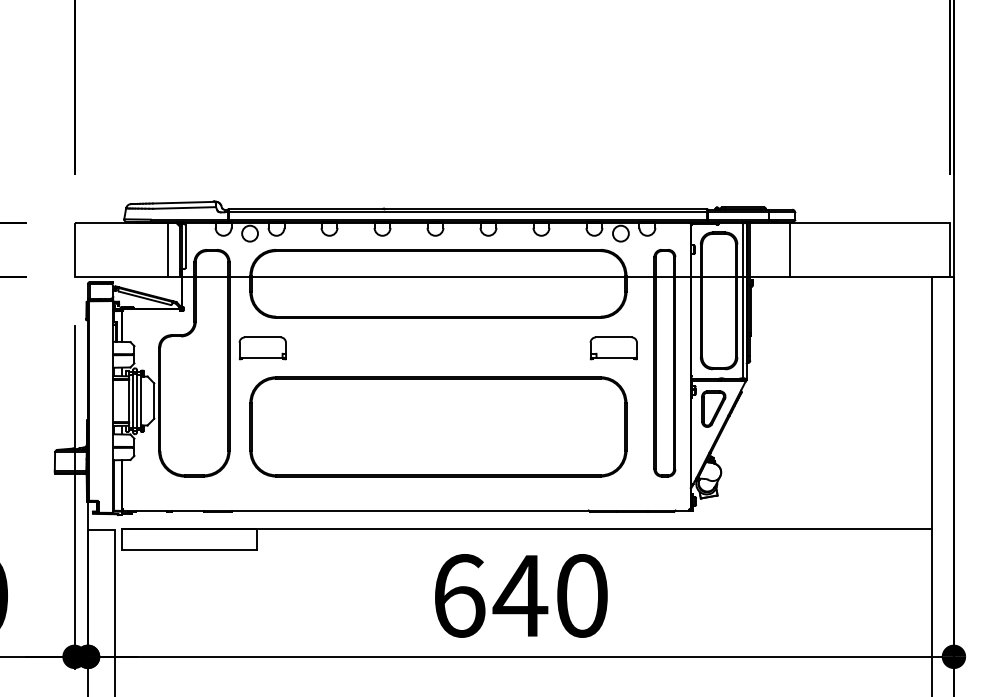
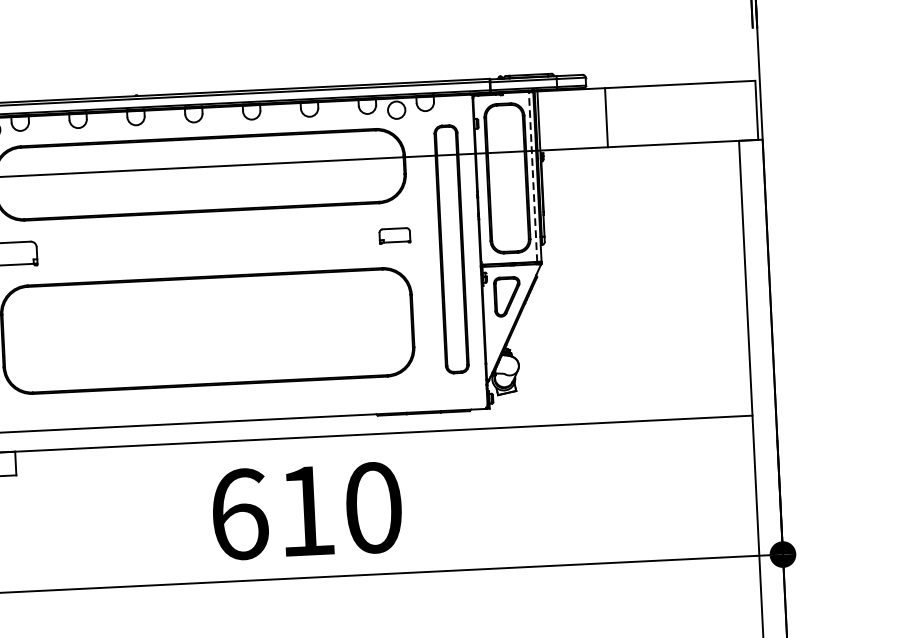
line: (790, 249) -> (606, 117), moved
line: (742, 300) -> (533, 176), solid -> dashed
part: (613, 348) -> (394, 236), size x0.6
text: (520, 595) -> (306, 510), 640 -> 610

